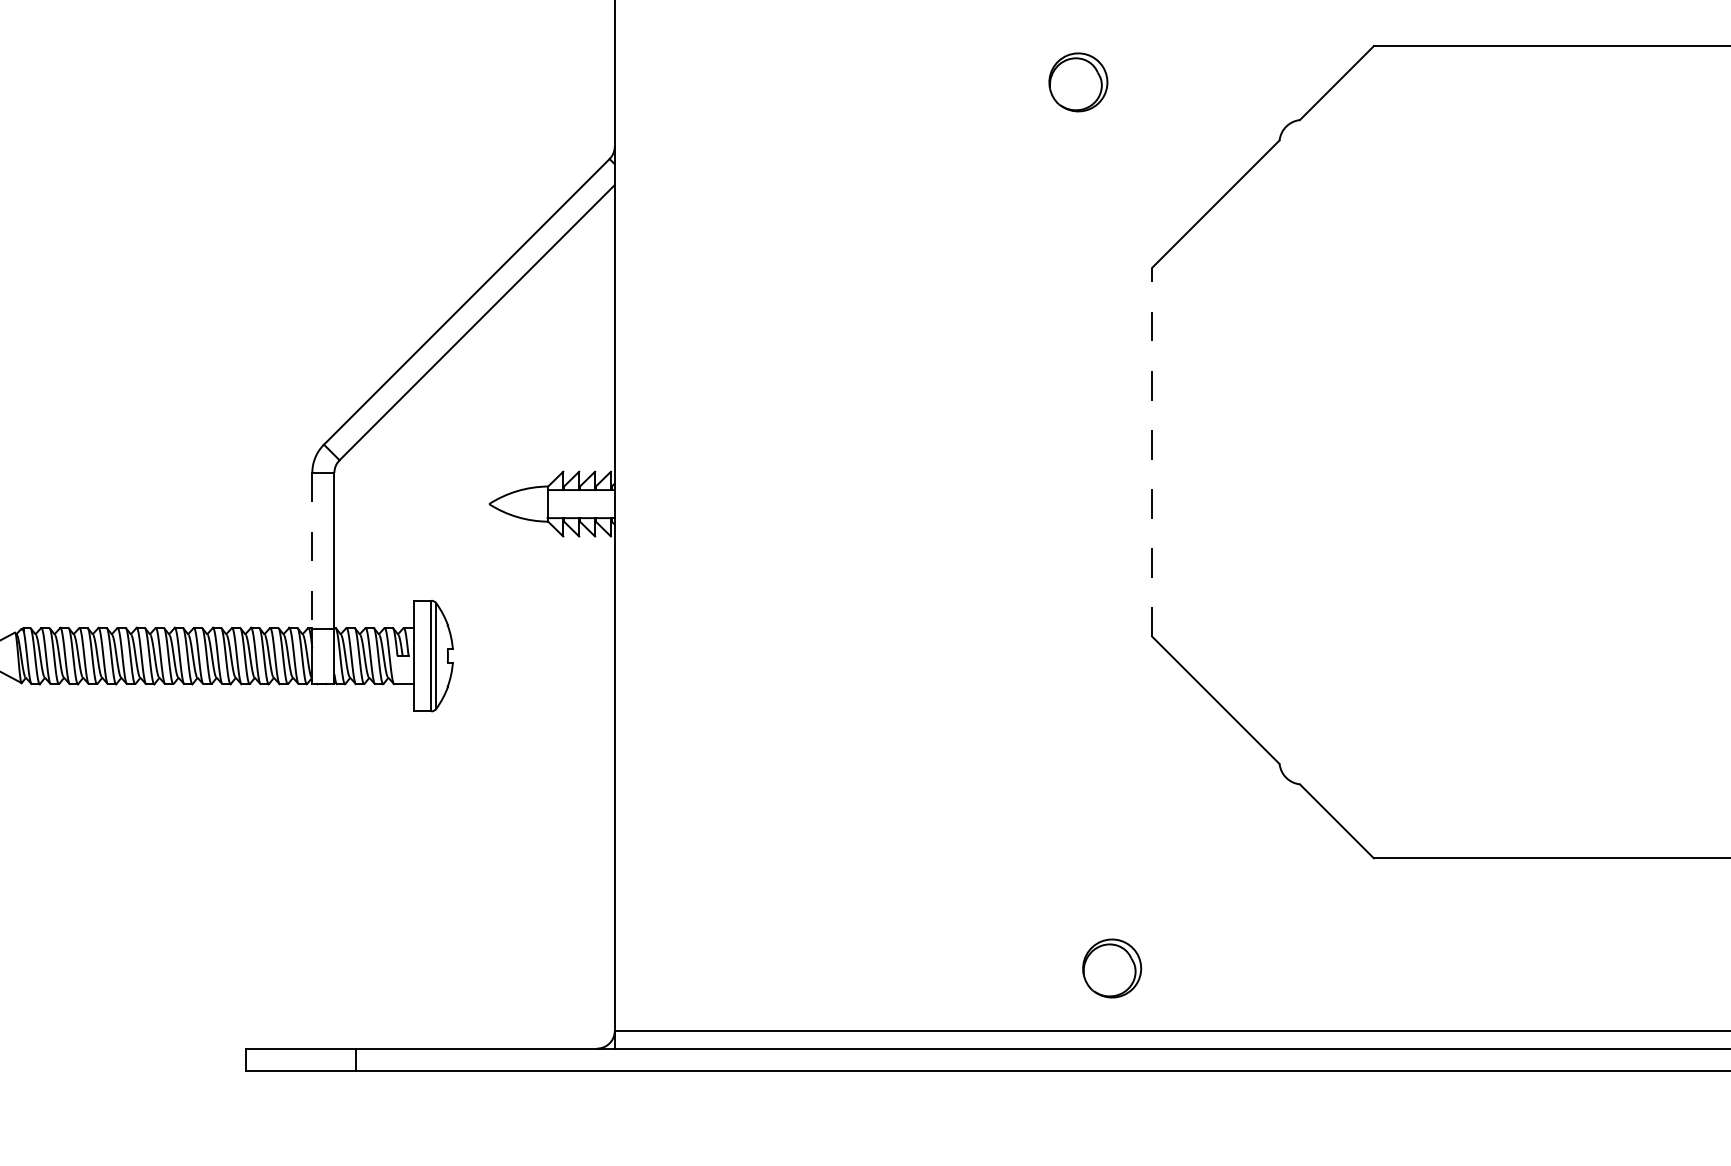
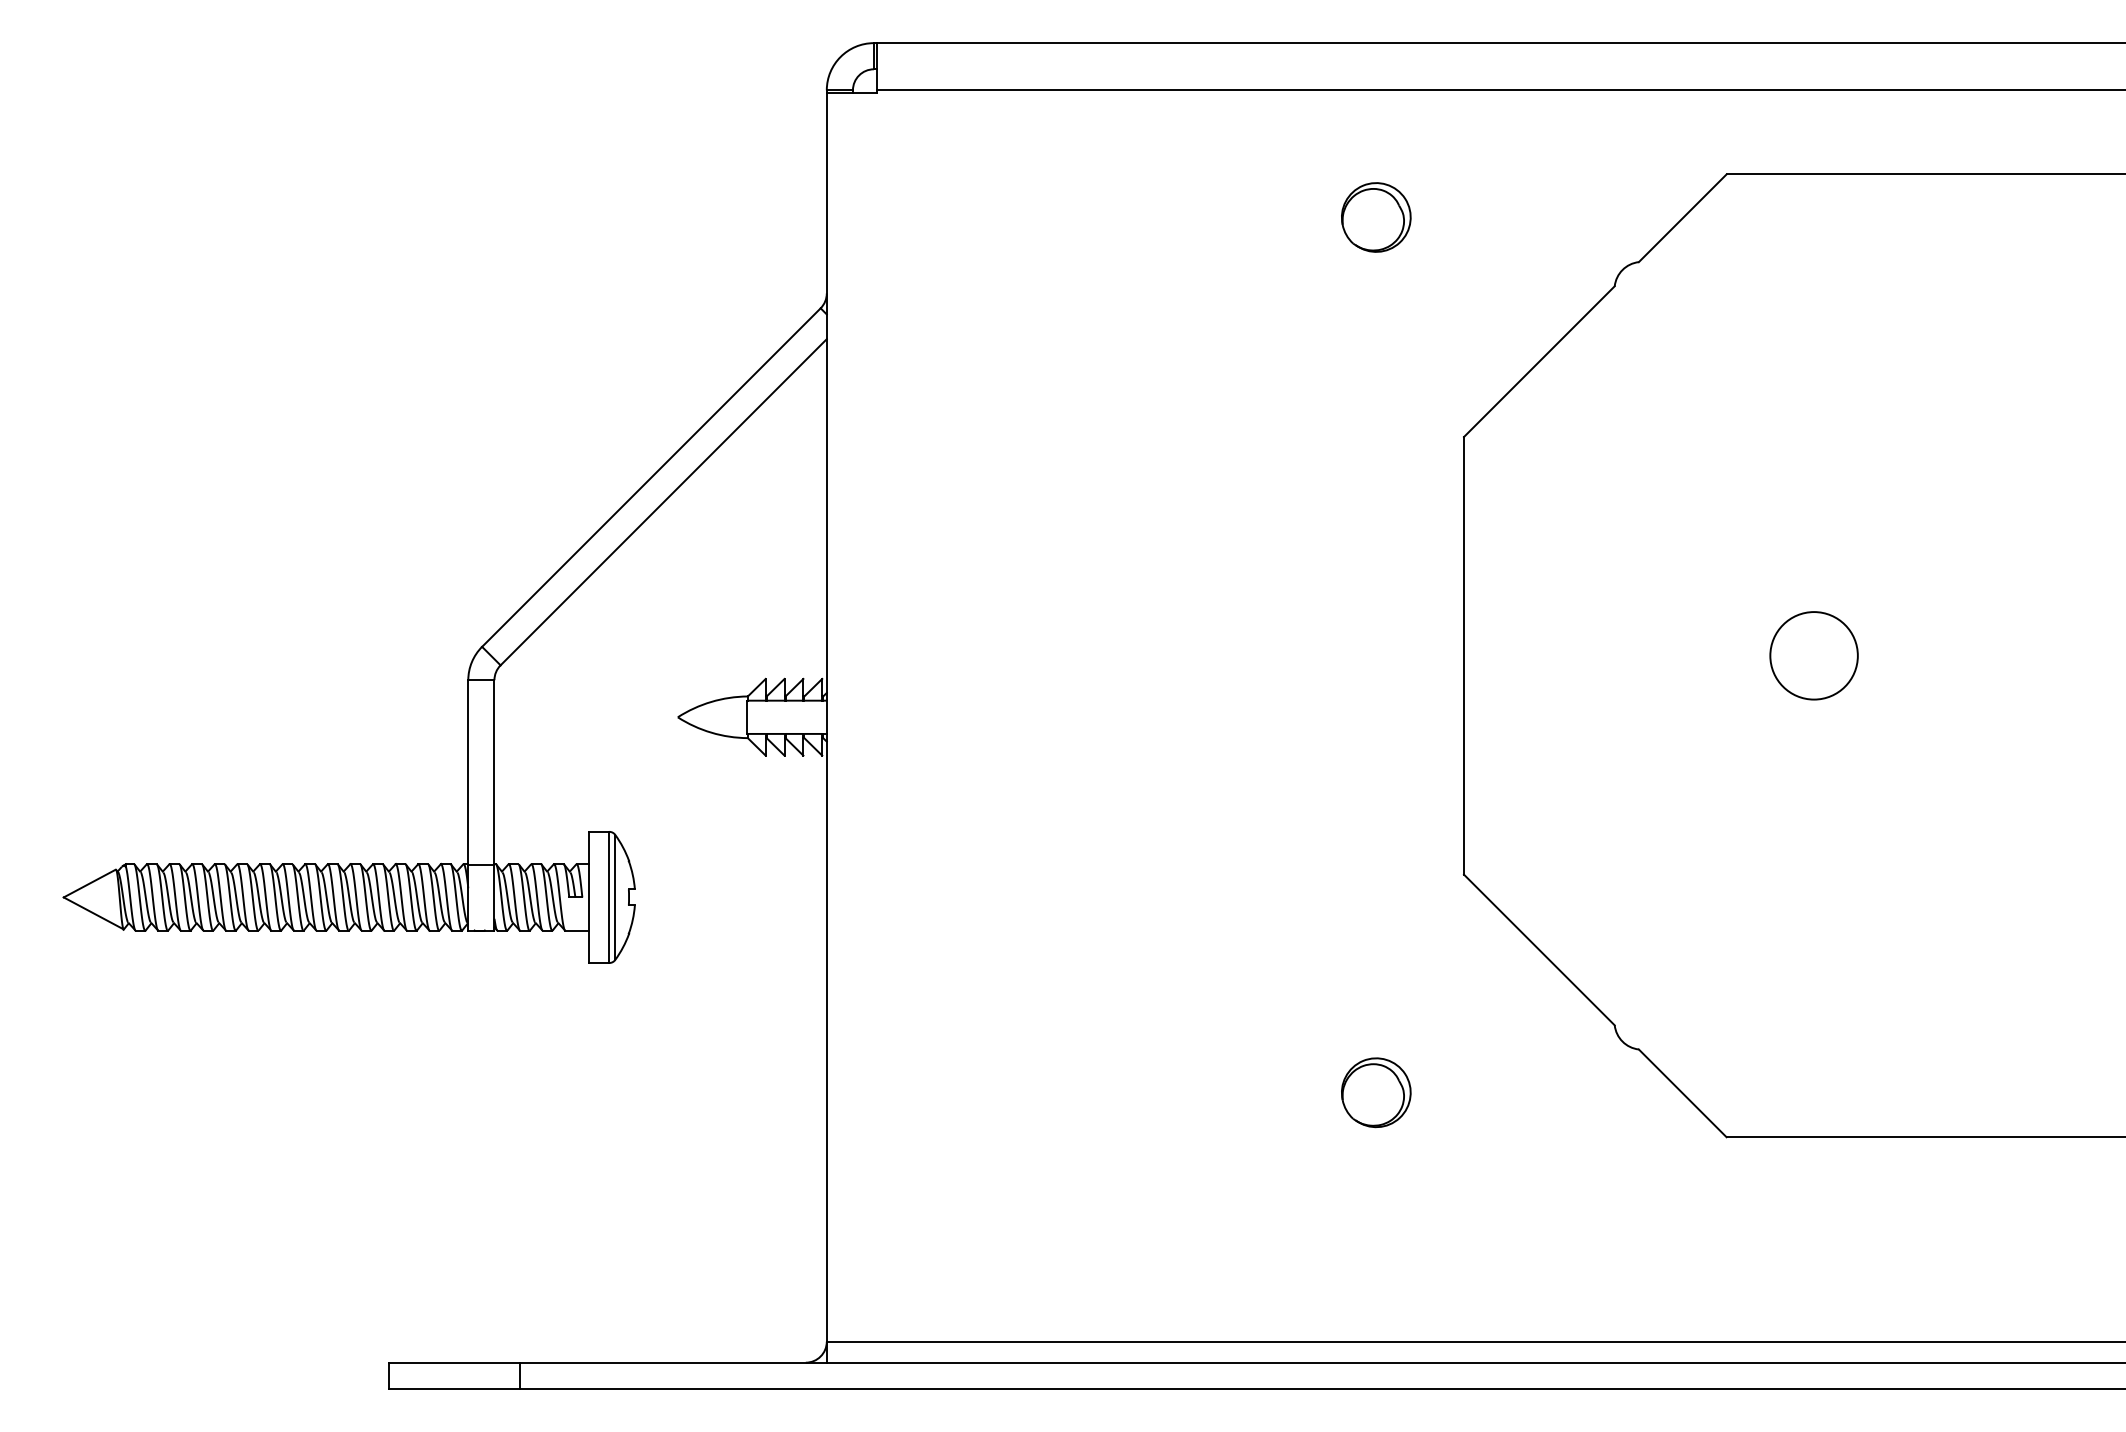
line: (1152, 451) -> (1464, 655), dashed -> solid
circle: (1447, 451) -> (1813, 655), added
line: (312, 551) -> (468, 773), dashed -> solid
part: (1112, 968) -> (1376, 1092), moved

